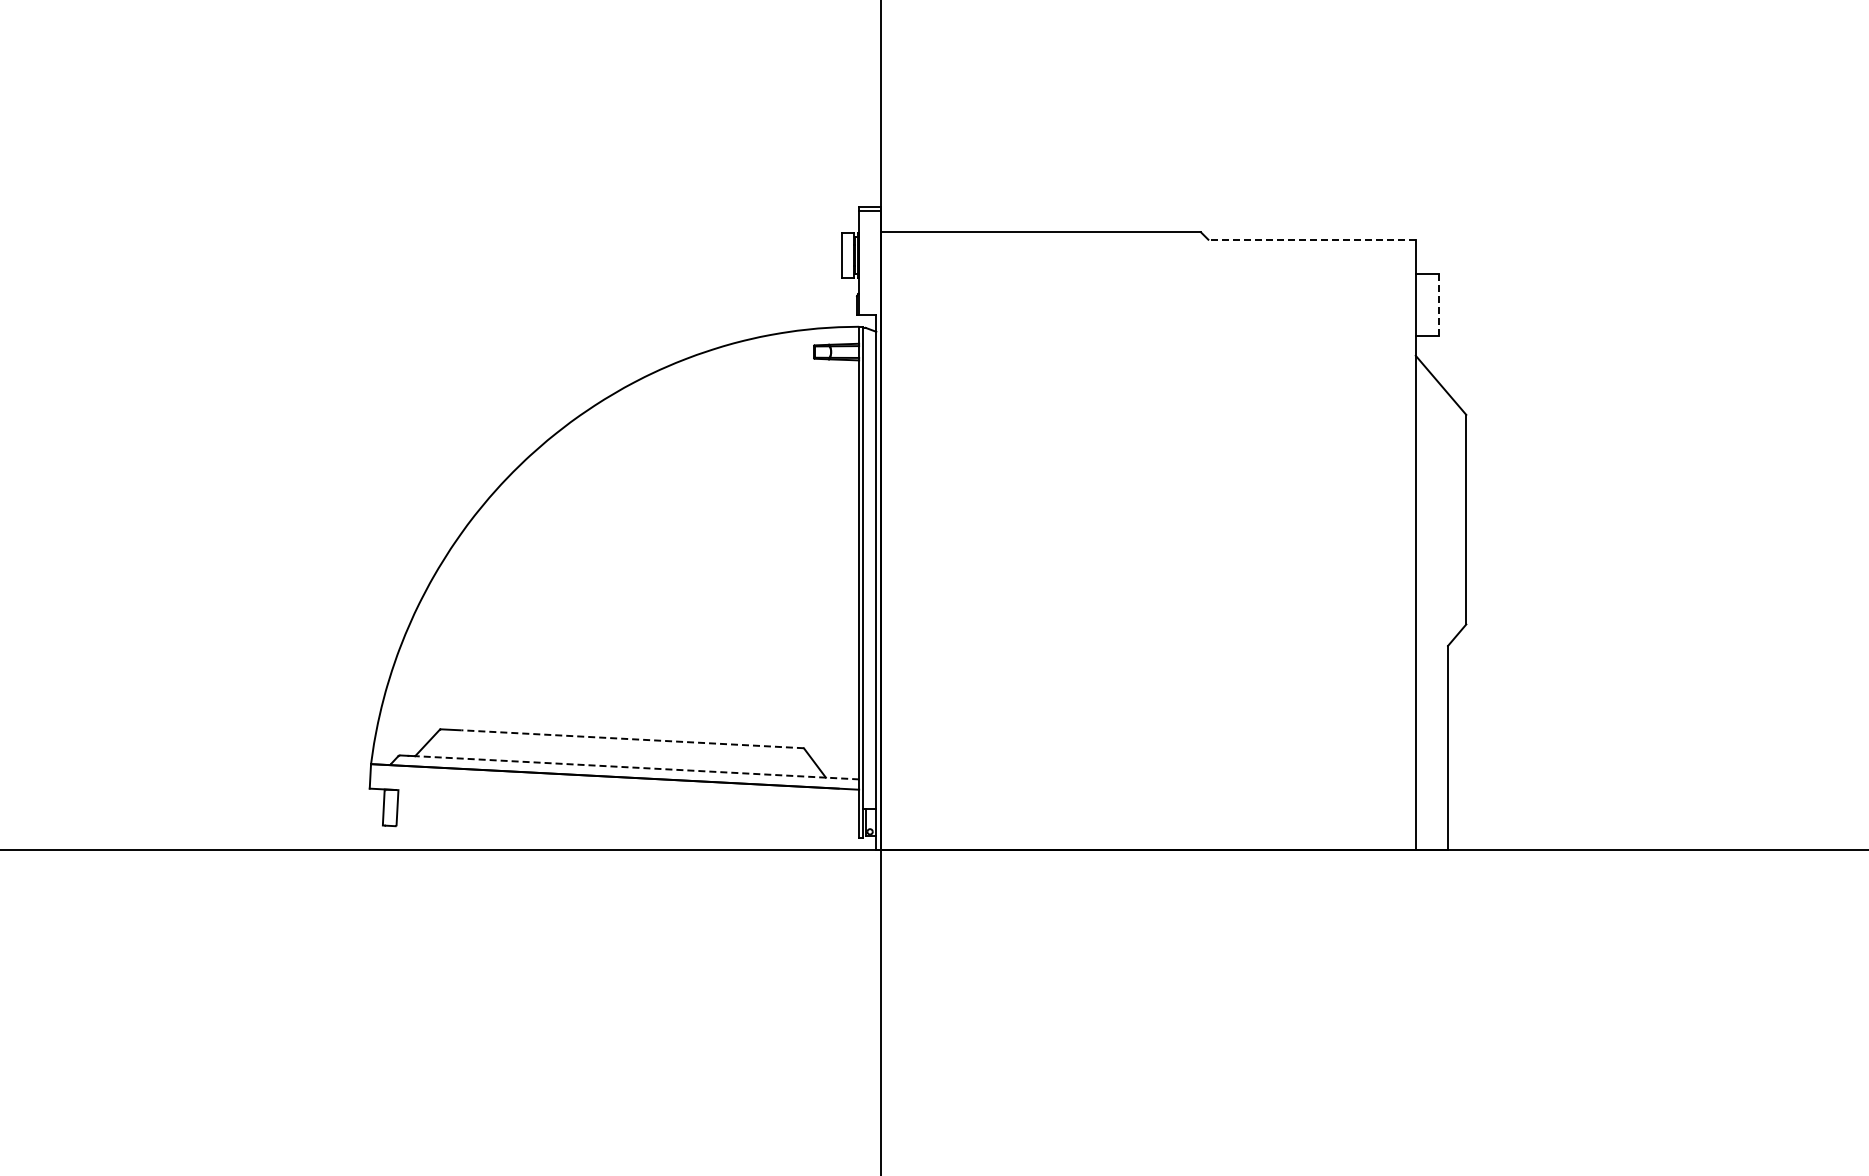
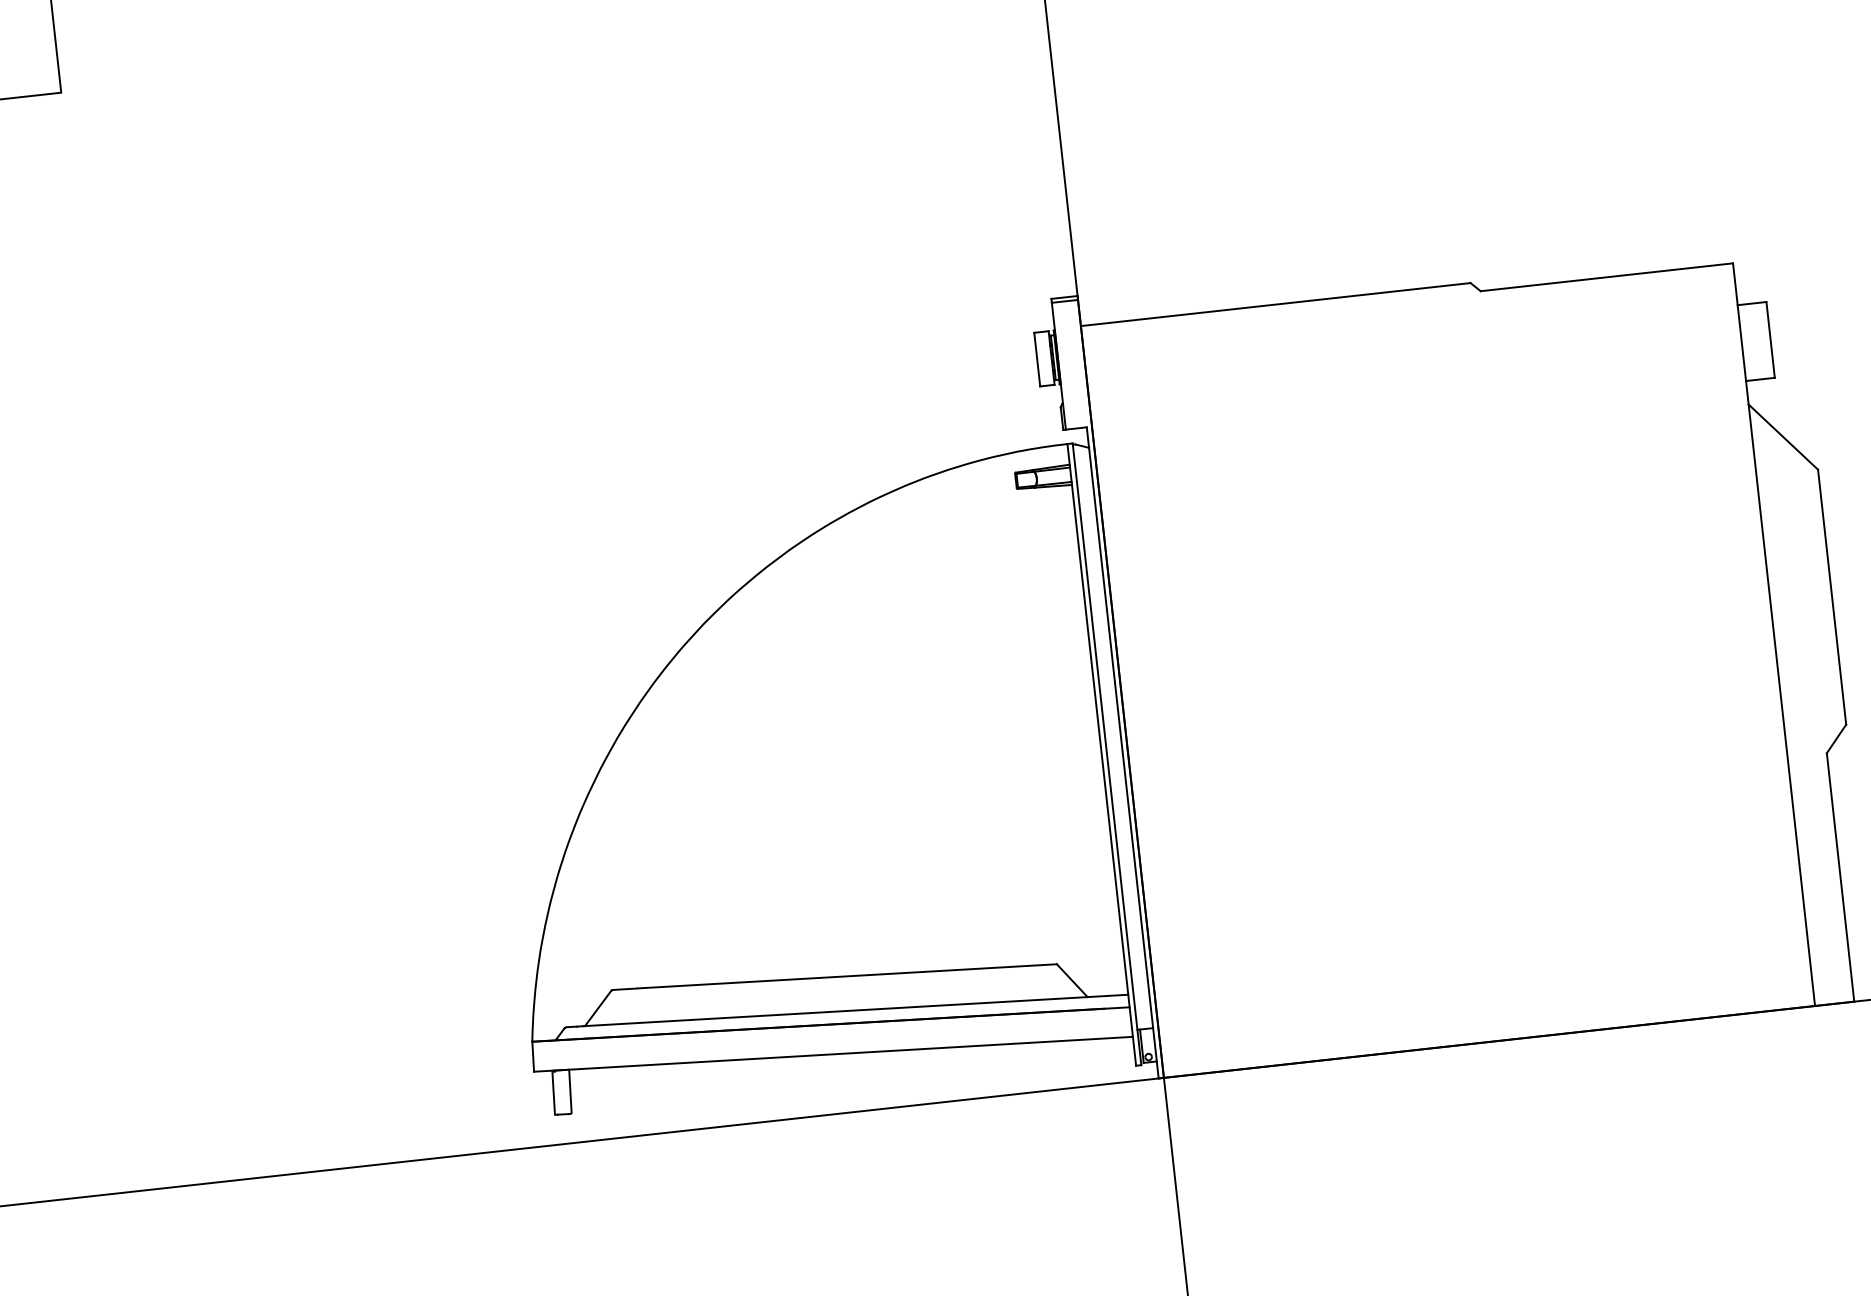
line: (1312, 239) -> (1607, 276), dashed -> solid
line: (1439, 305) -> (1770, 340), dashed -> solid
line: (632, 739) -> (847, 976), dashed -> solid
line: (636, 767) -> (855, 1010), dashed -> solid
line: (628, 802) -> (850, 1053), added

